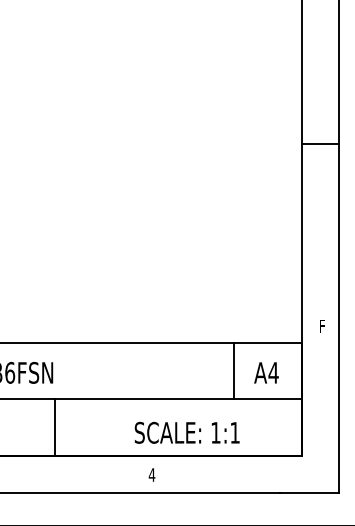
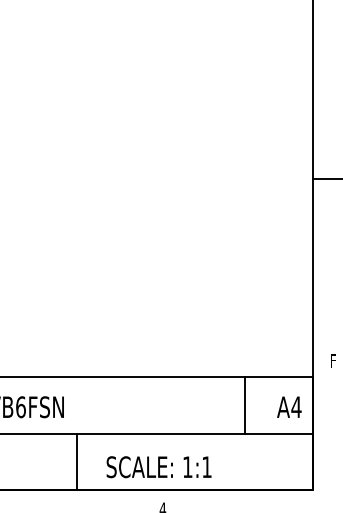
text: (266, 372) -> (289, 406), moved
line: (55, 427) -> (77, 461), moved
text: (186, 432) -> (158, 466), moved

